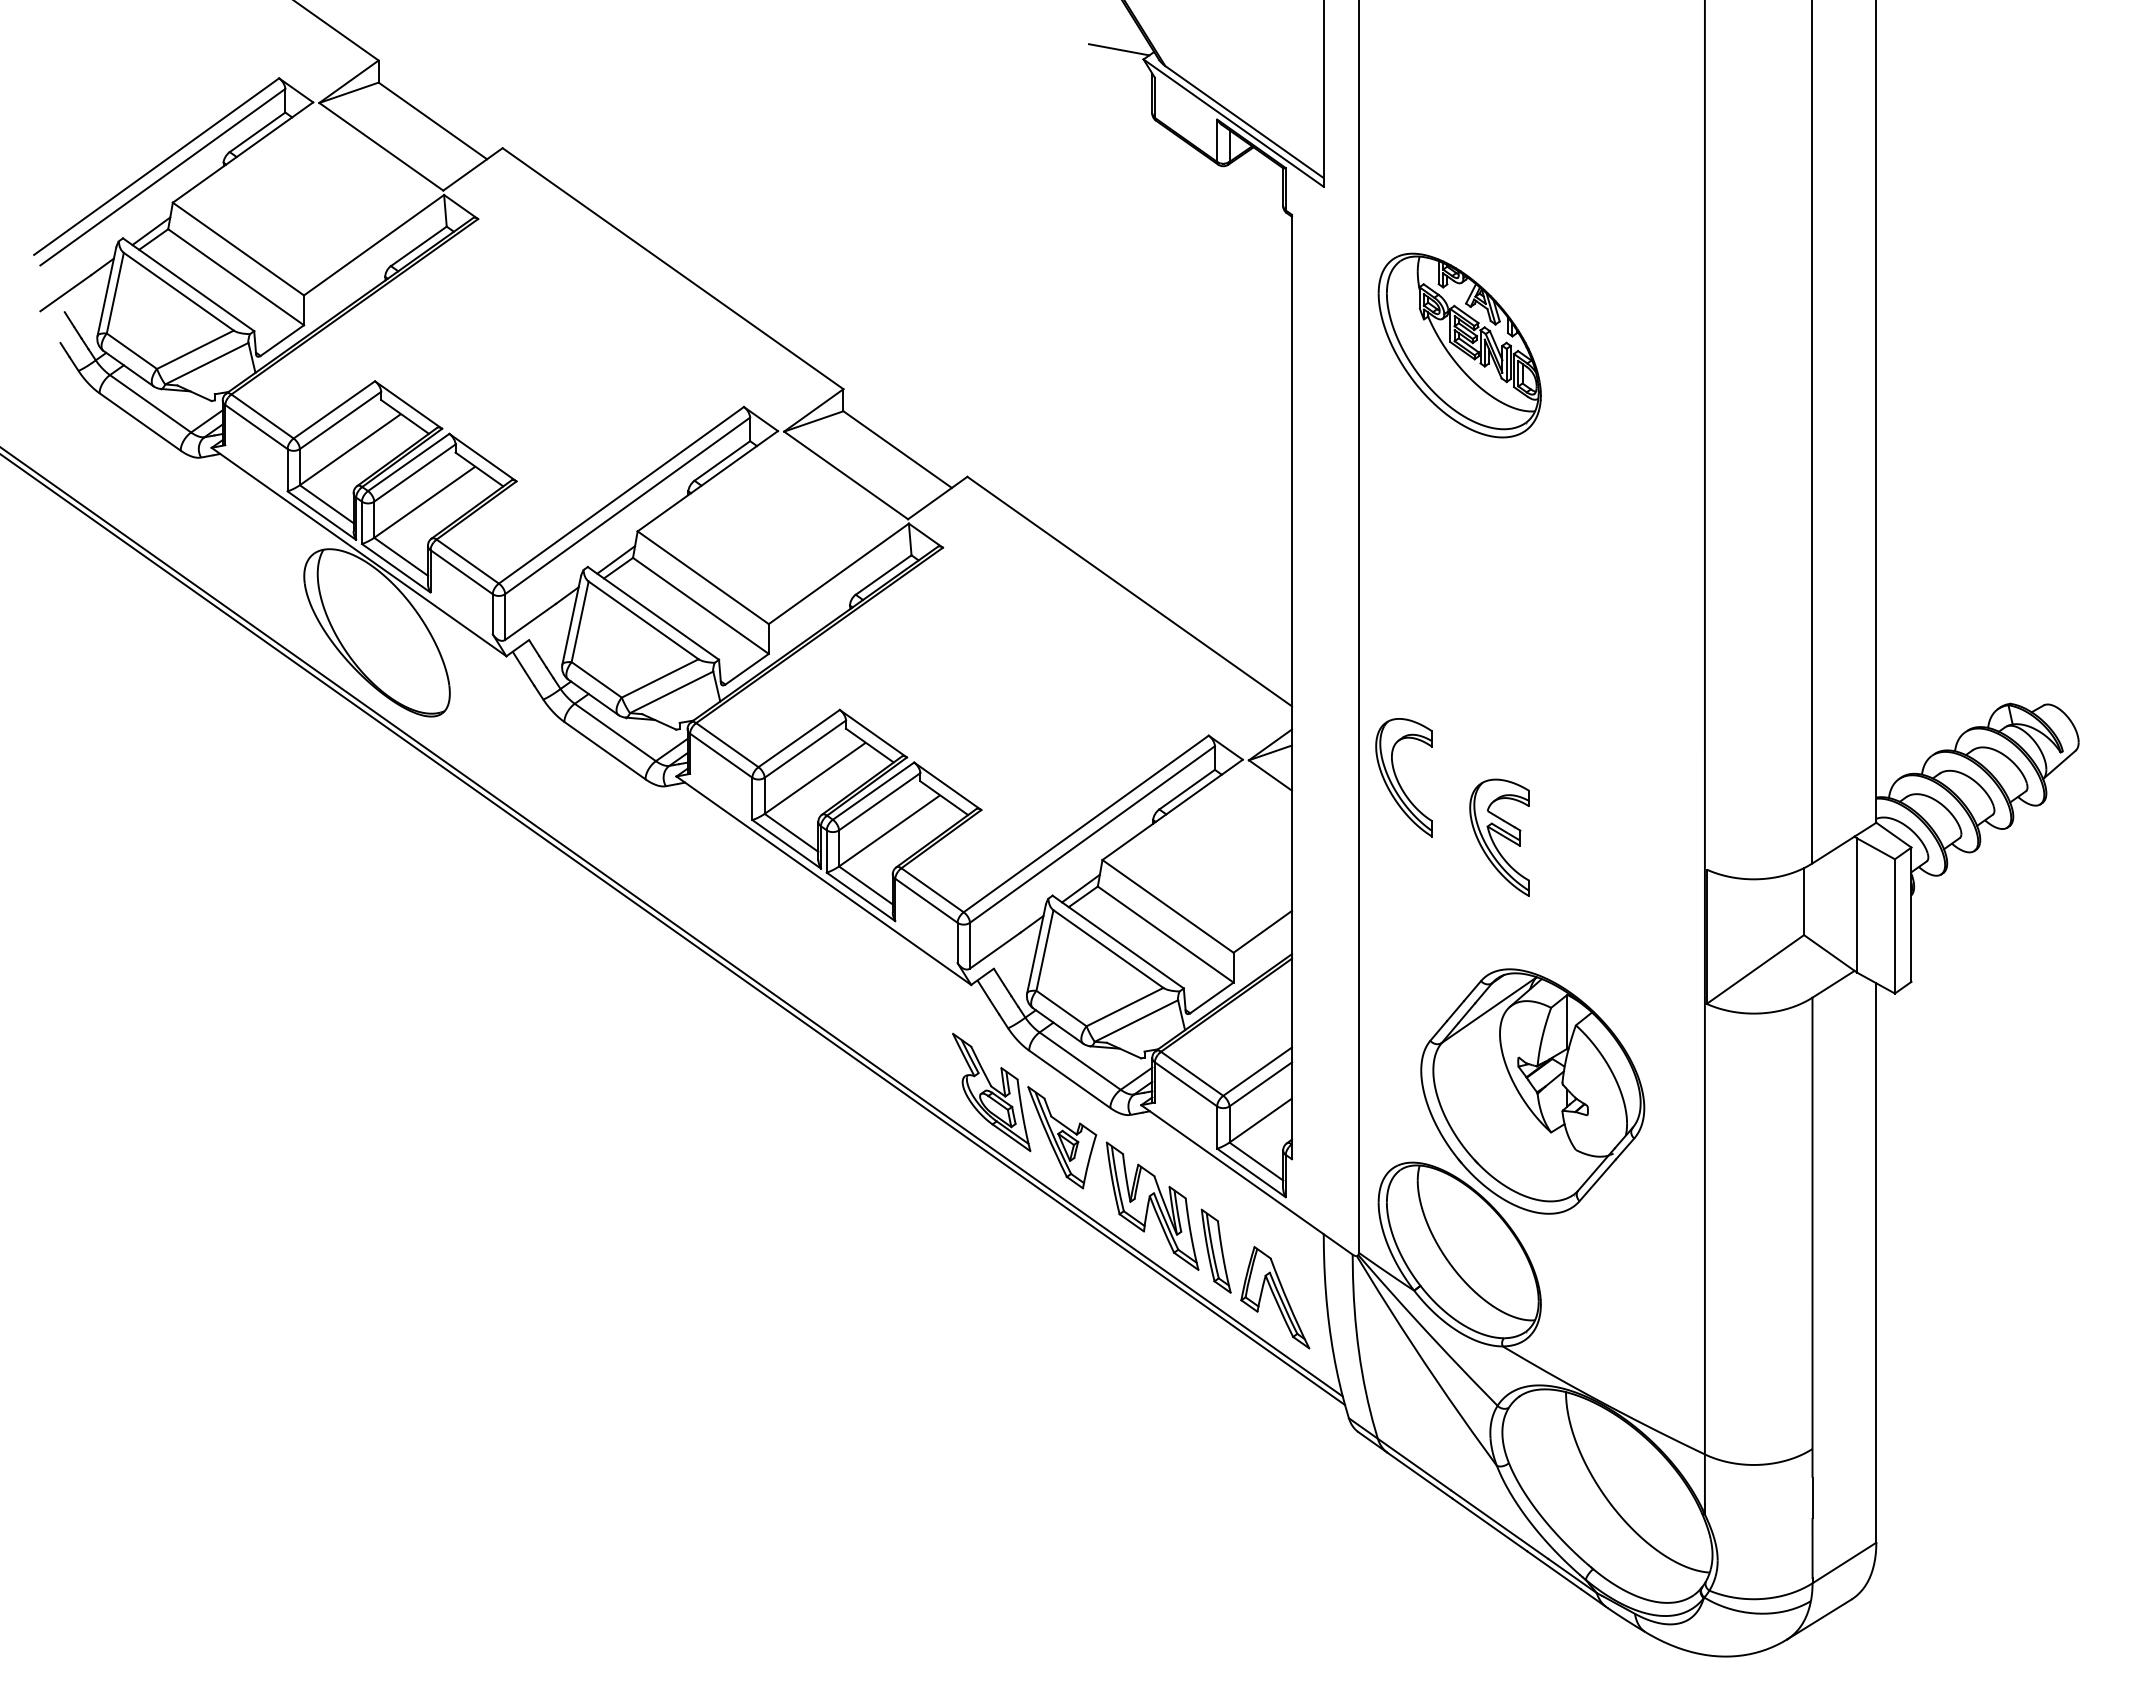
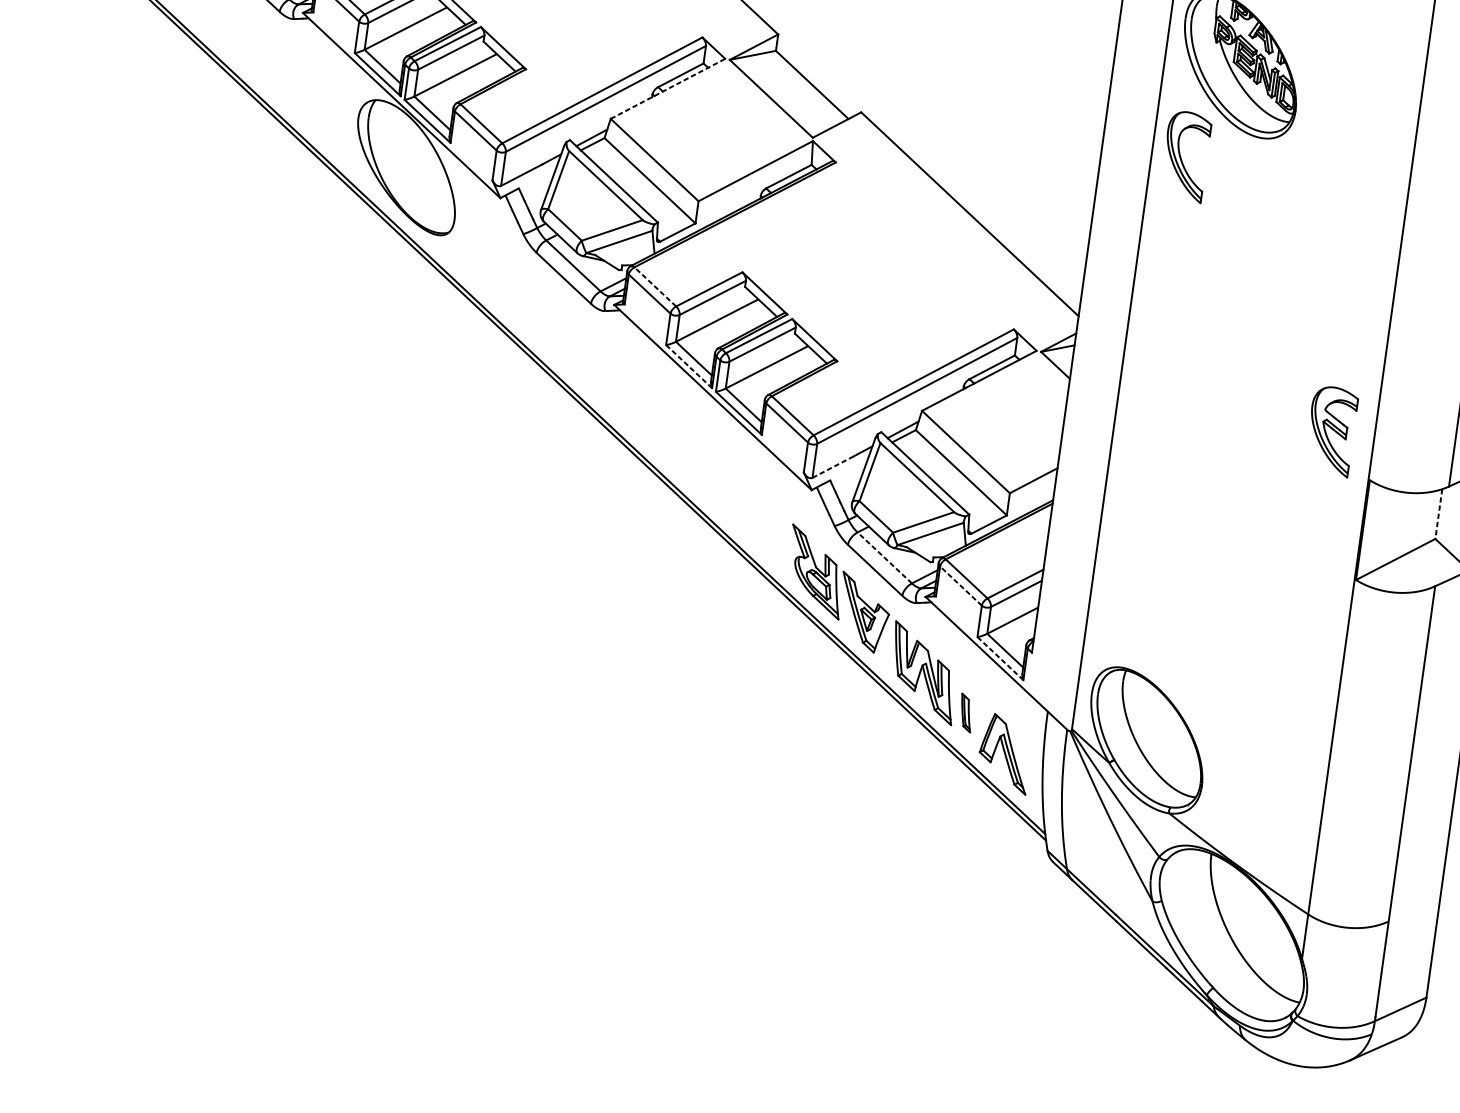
line: (708, 480) -> (668, 88), solid -> dashed
line: (726, 744) -> (654, 286), solid -> dashed
part: (1403, 777) -> (1185, 156), moved
part: (1499, 837) -> (1331, 430), moved
line: (786, 844) -> (688, 366), solid -> dashed
line: (1804, 902) -> (1439, 514), solid -> dashed
line: (995, 950) -> (833, 467), solid -> dashed
line: (1080, 1061) -> (884, 558), solid -> dashed
line: (1185, 1084) -> (960, 586), solid -> dashed
part: (1532, 1091) -> (1217, 627), removed
line: (1251, 1172) -> (1000, 658), solid -> dashed
part: (1215, 1250) -> (965, 712), size x0.6

